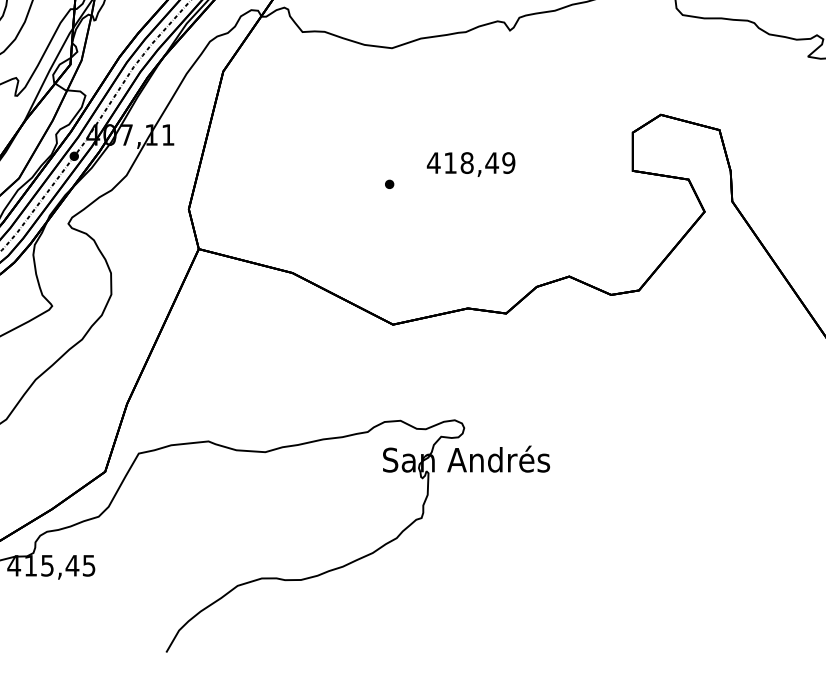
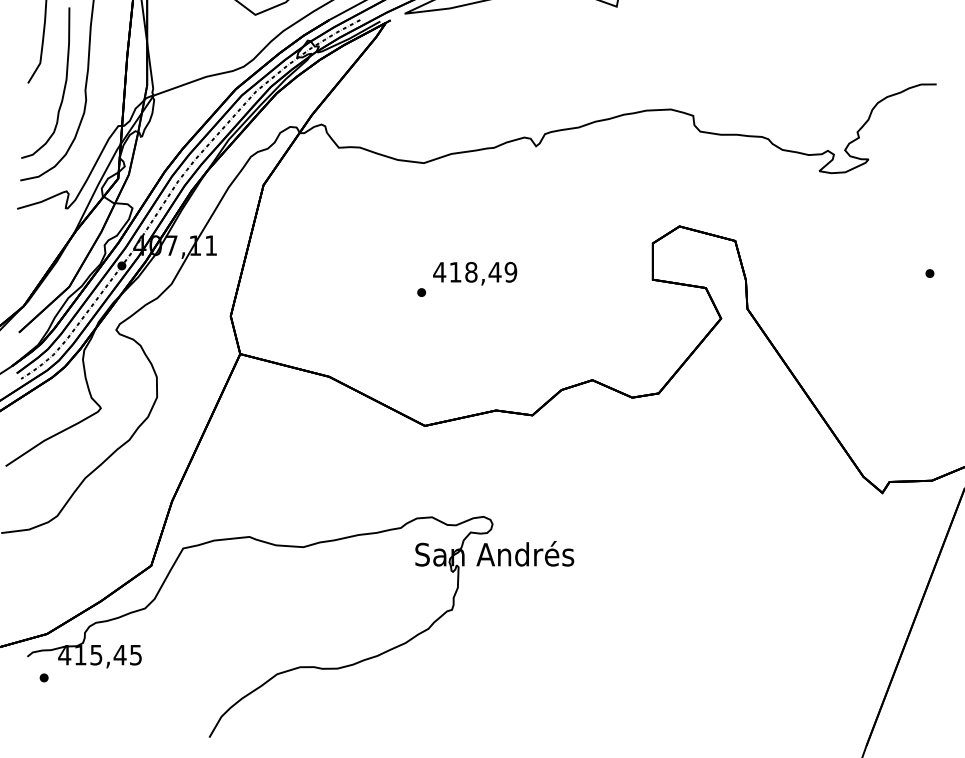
text: (471, 164) -> (475, 273), moved

